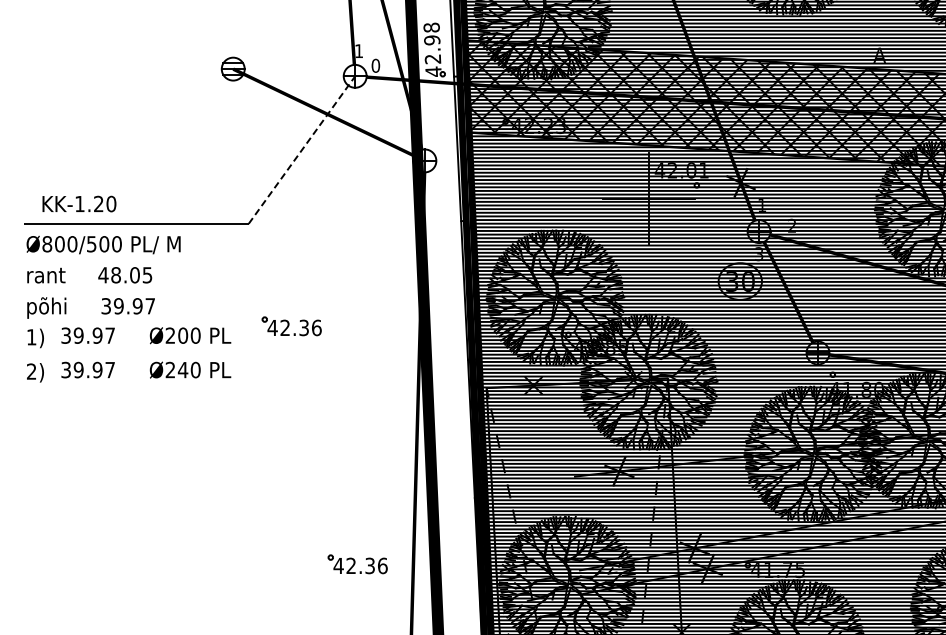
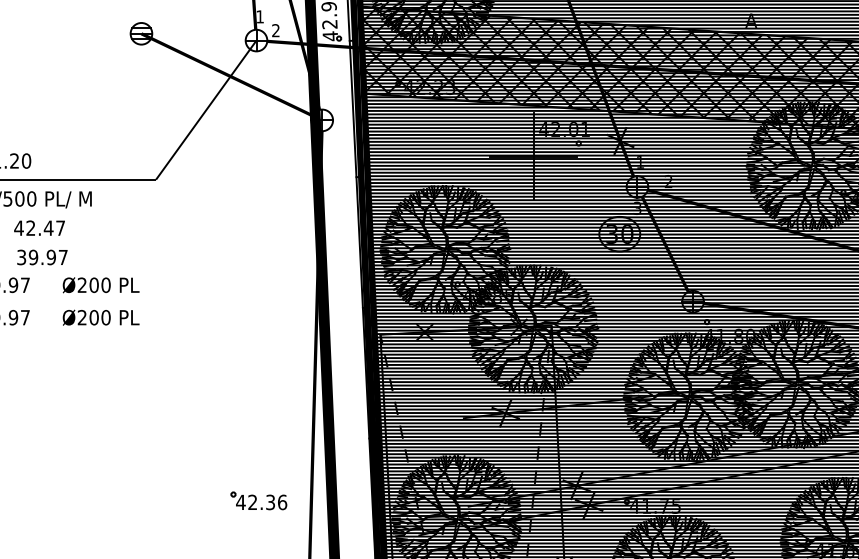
text: (375, 65) -> (275, 30), 0 -> 2
line: (301, 150) -> (205, 110), dashed -> solid
text: (131, 275) -> (45, 228), 48.05 -> 42.47
part: (291, 326) -> (196, 276), removed
text: (182, 369) -> (93, 317), Ø240 -> Ø200

